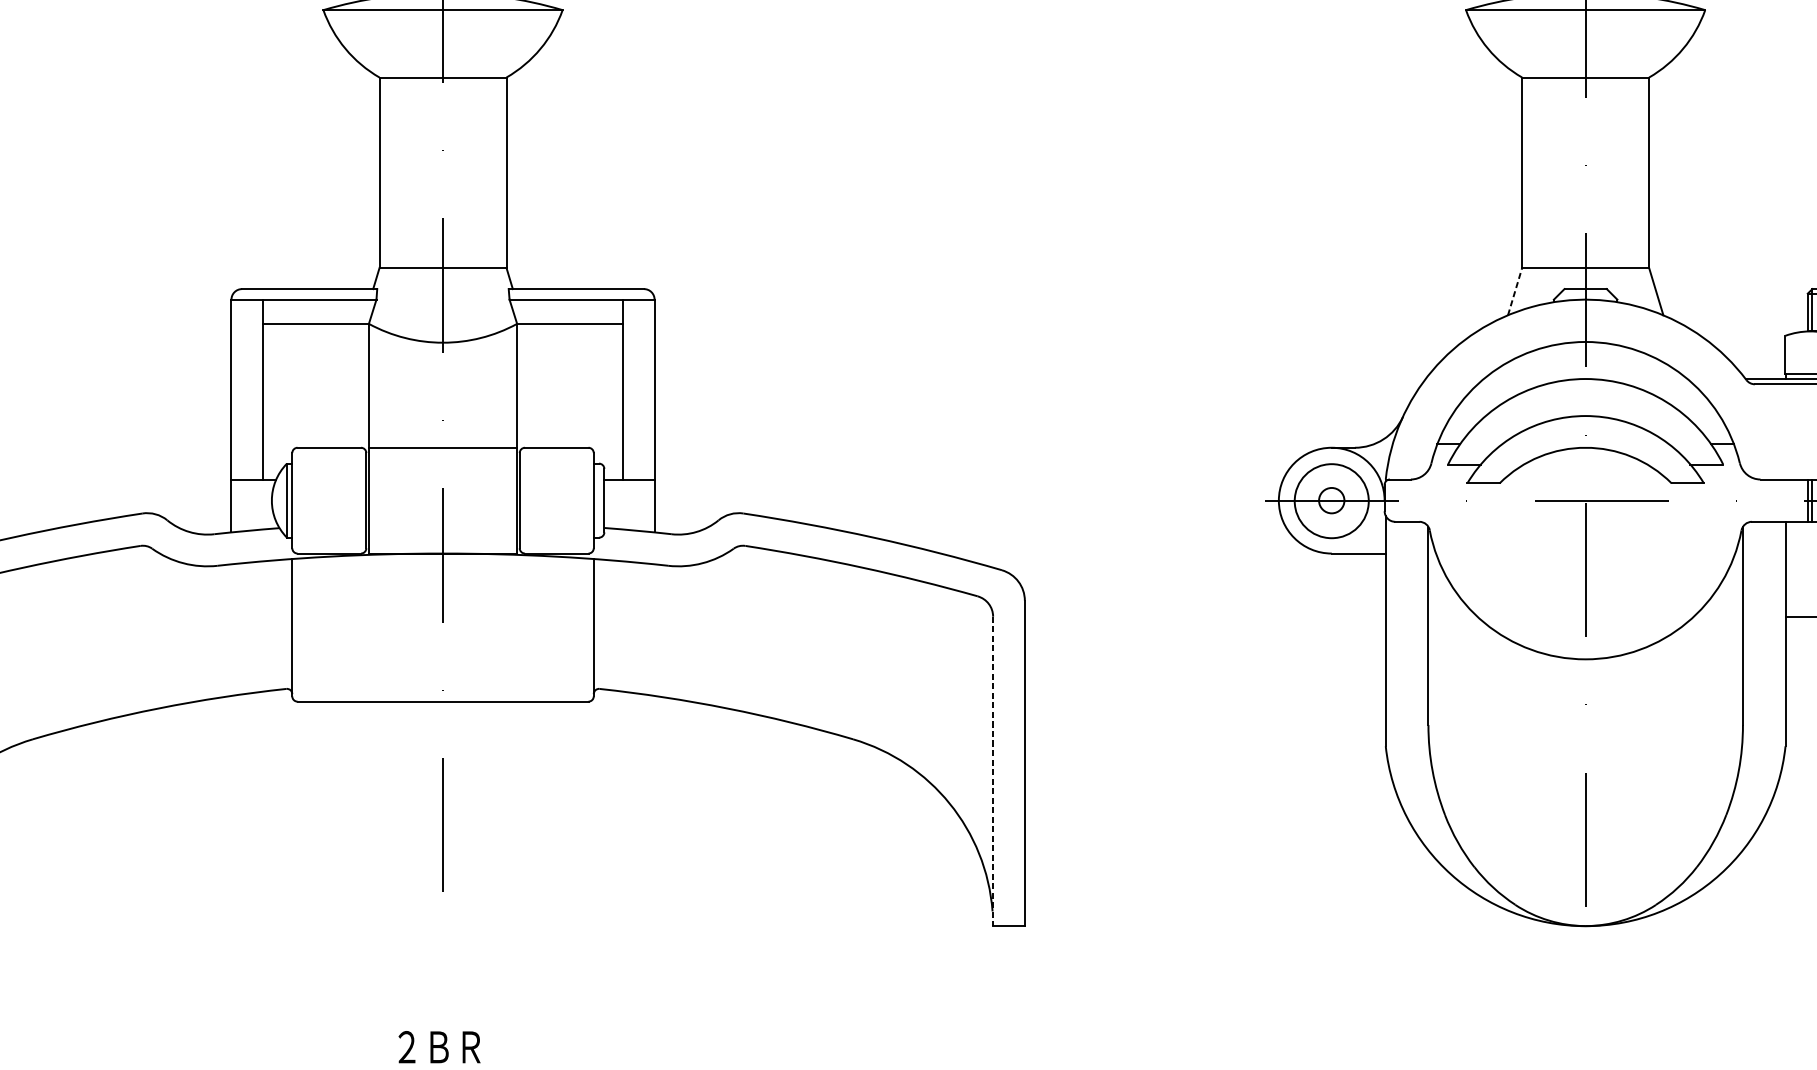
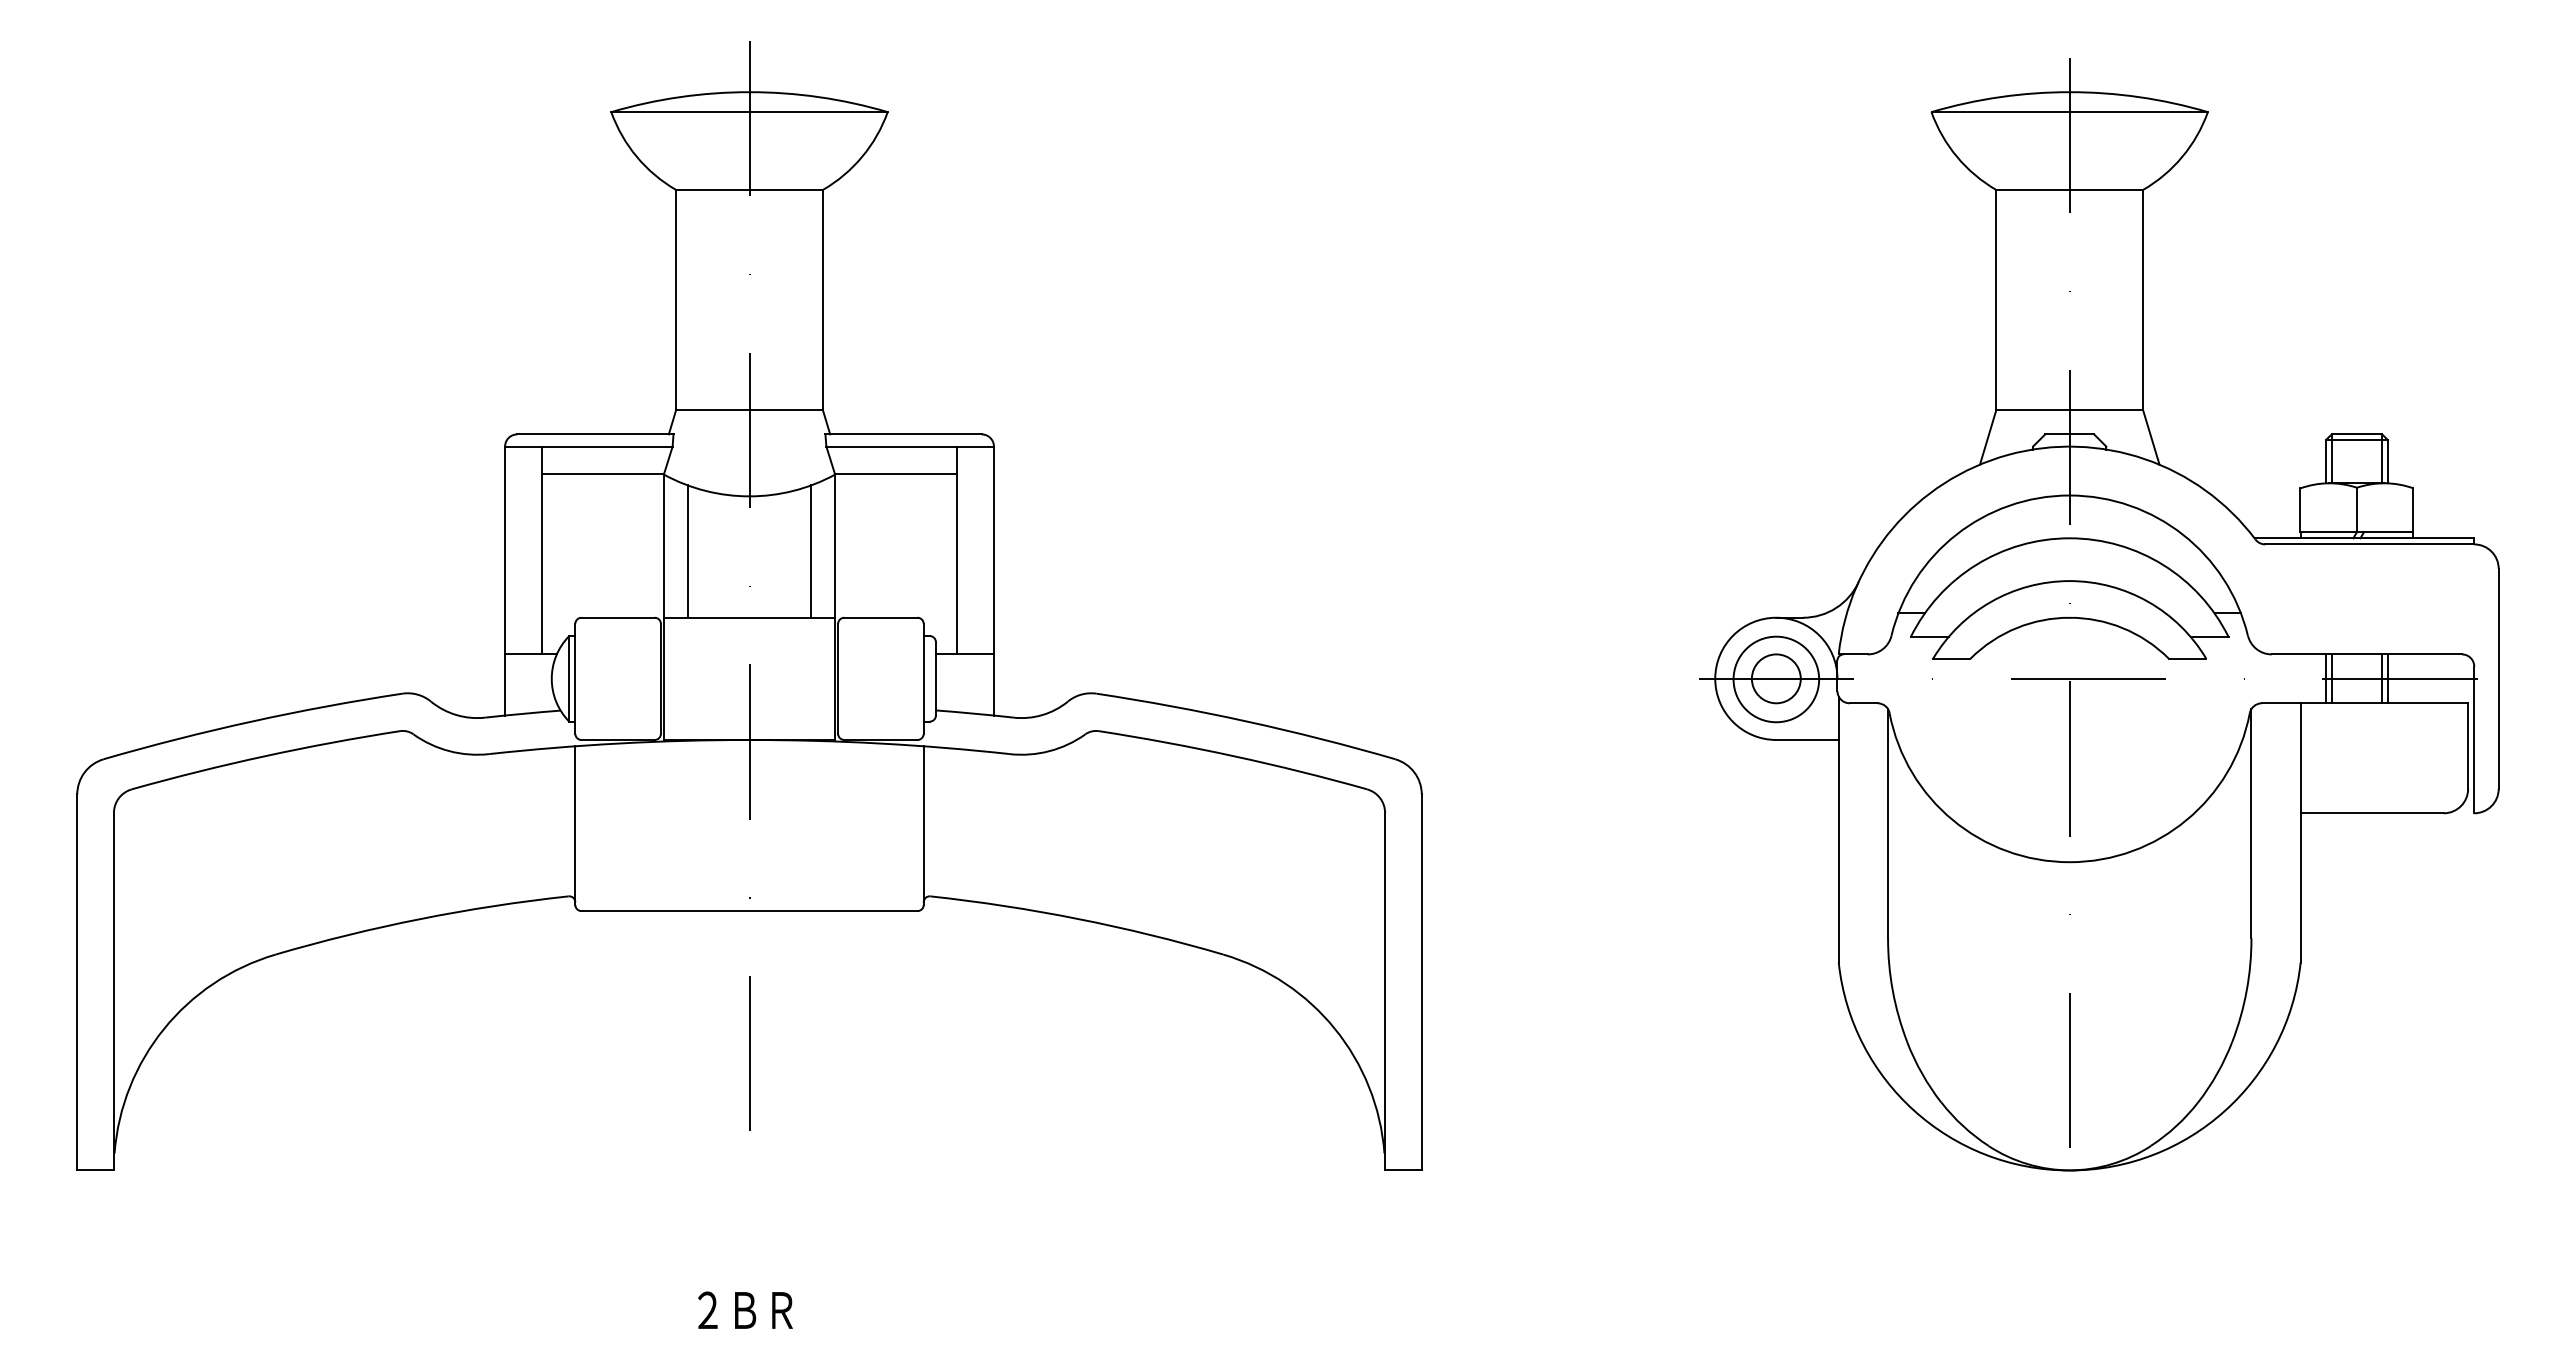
line: (1515, 291) -> (1988, 437), dashed -> solid
line: (390, 390) -> (688, 551), added
line: (495, 390) -> (810, 551), added
circle: (1331, 500) -> (1775, 678), size x1.67
line: (993, 771) -> (1385, 991), dashed -> solid

